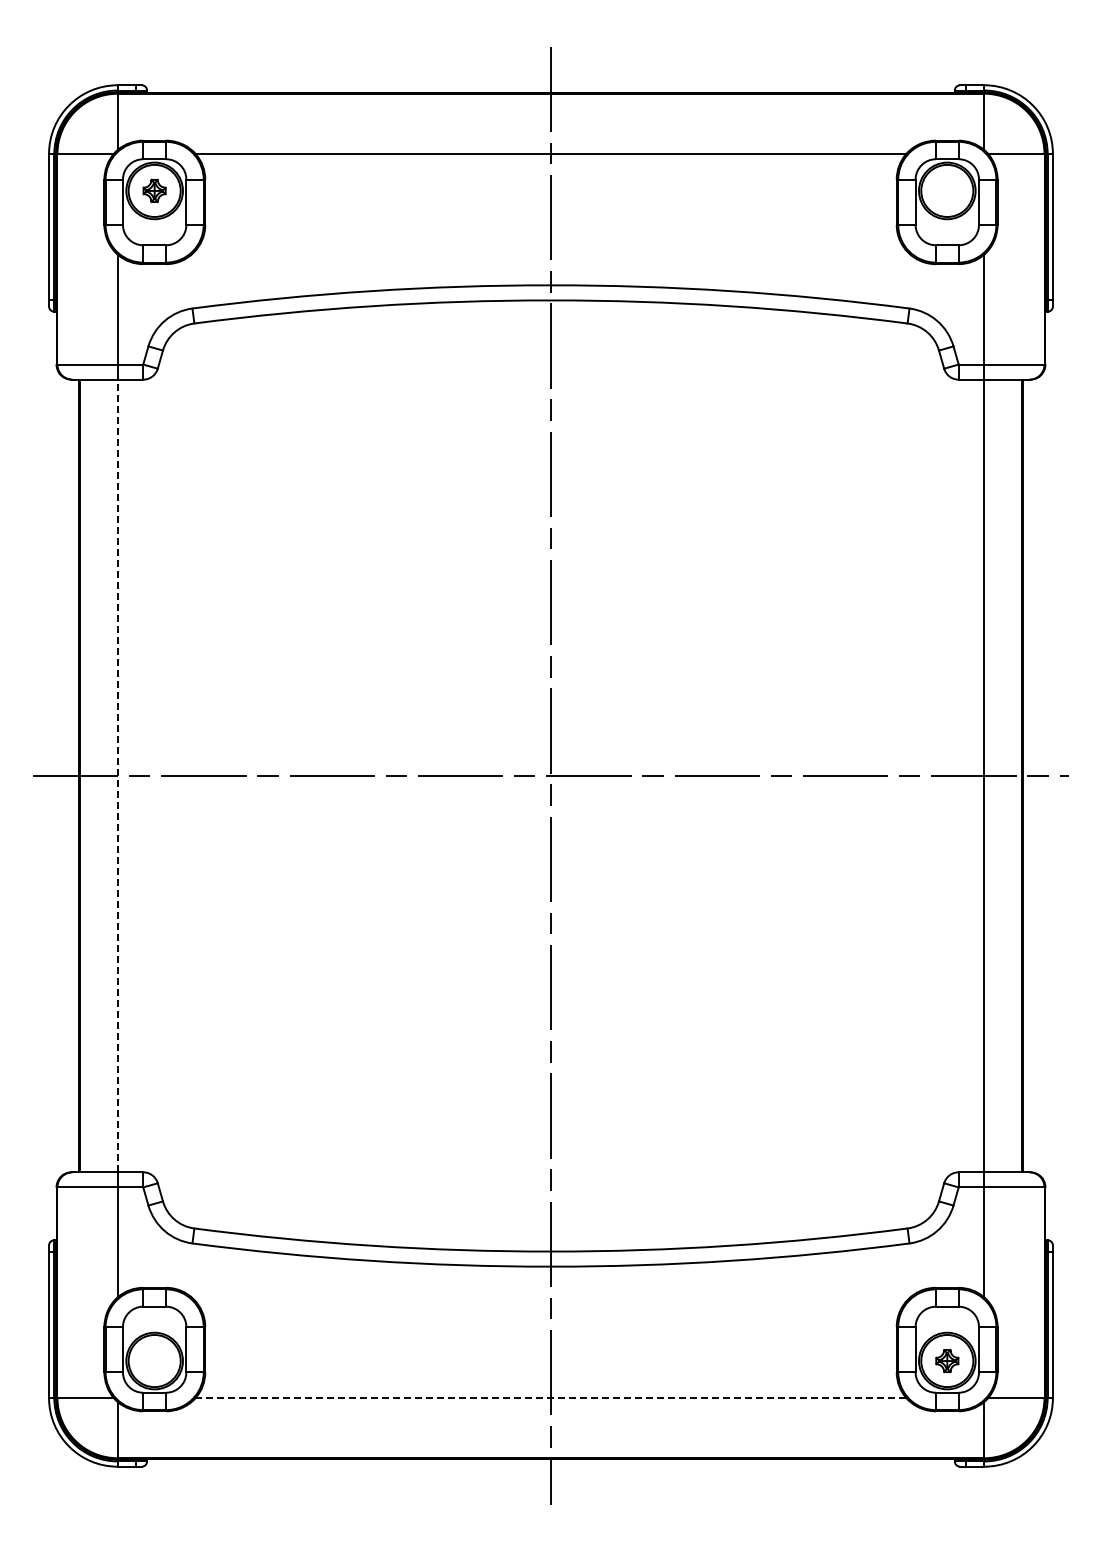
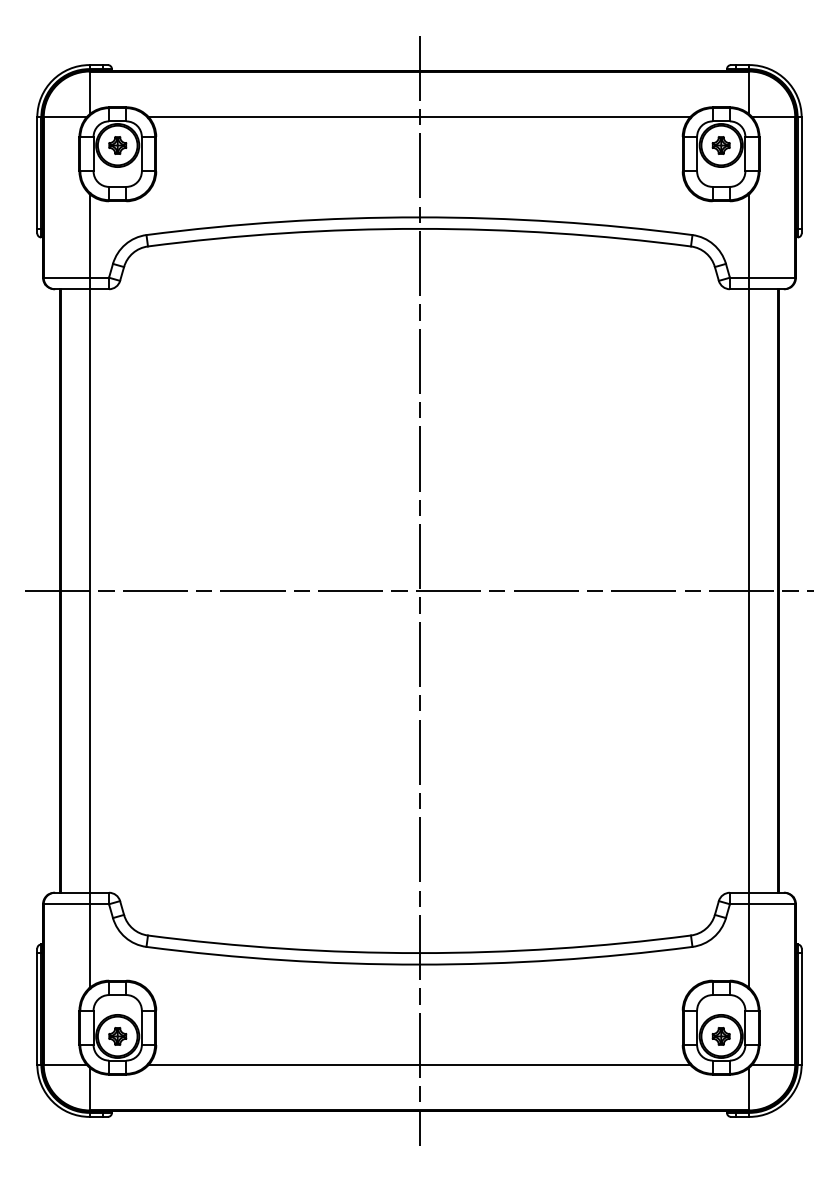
part: (947, 190) -> (721, 145), added
line: (117, 775) -> (89, 590), dashed -> solid
part: (154, 1361) -> (117, 1036), added
line: (550, 1397) -> (419, 1064), dashed -> solid

